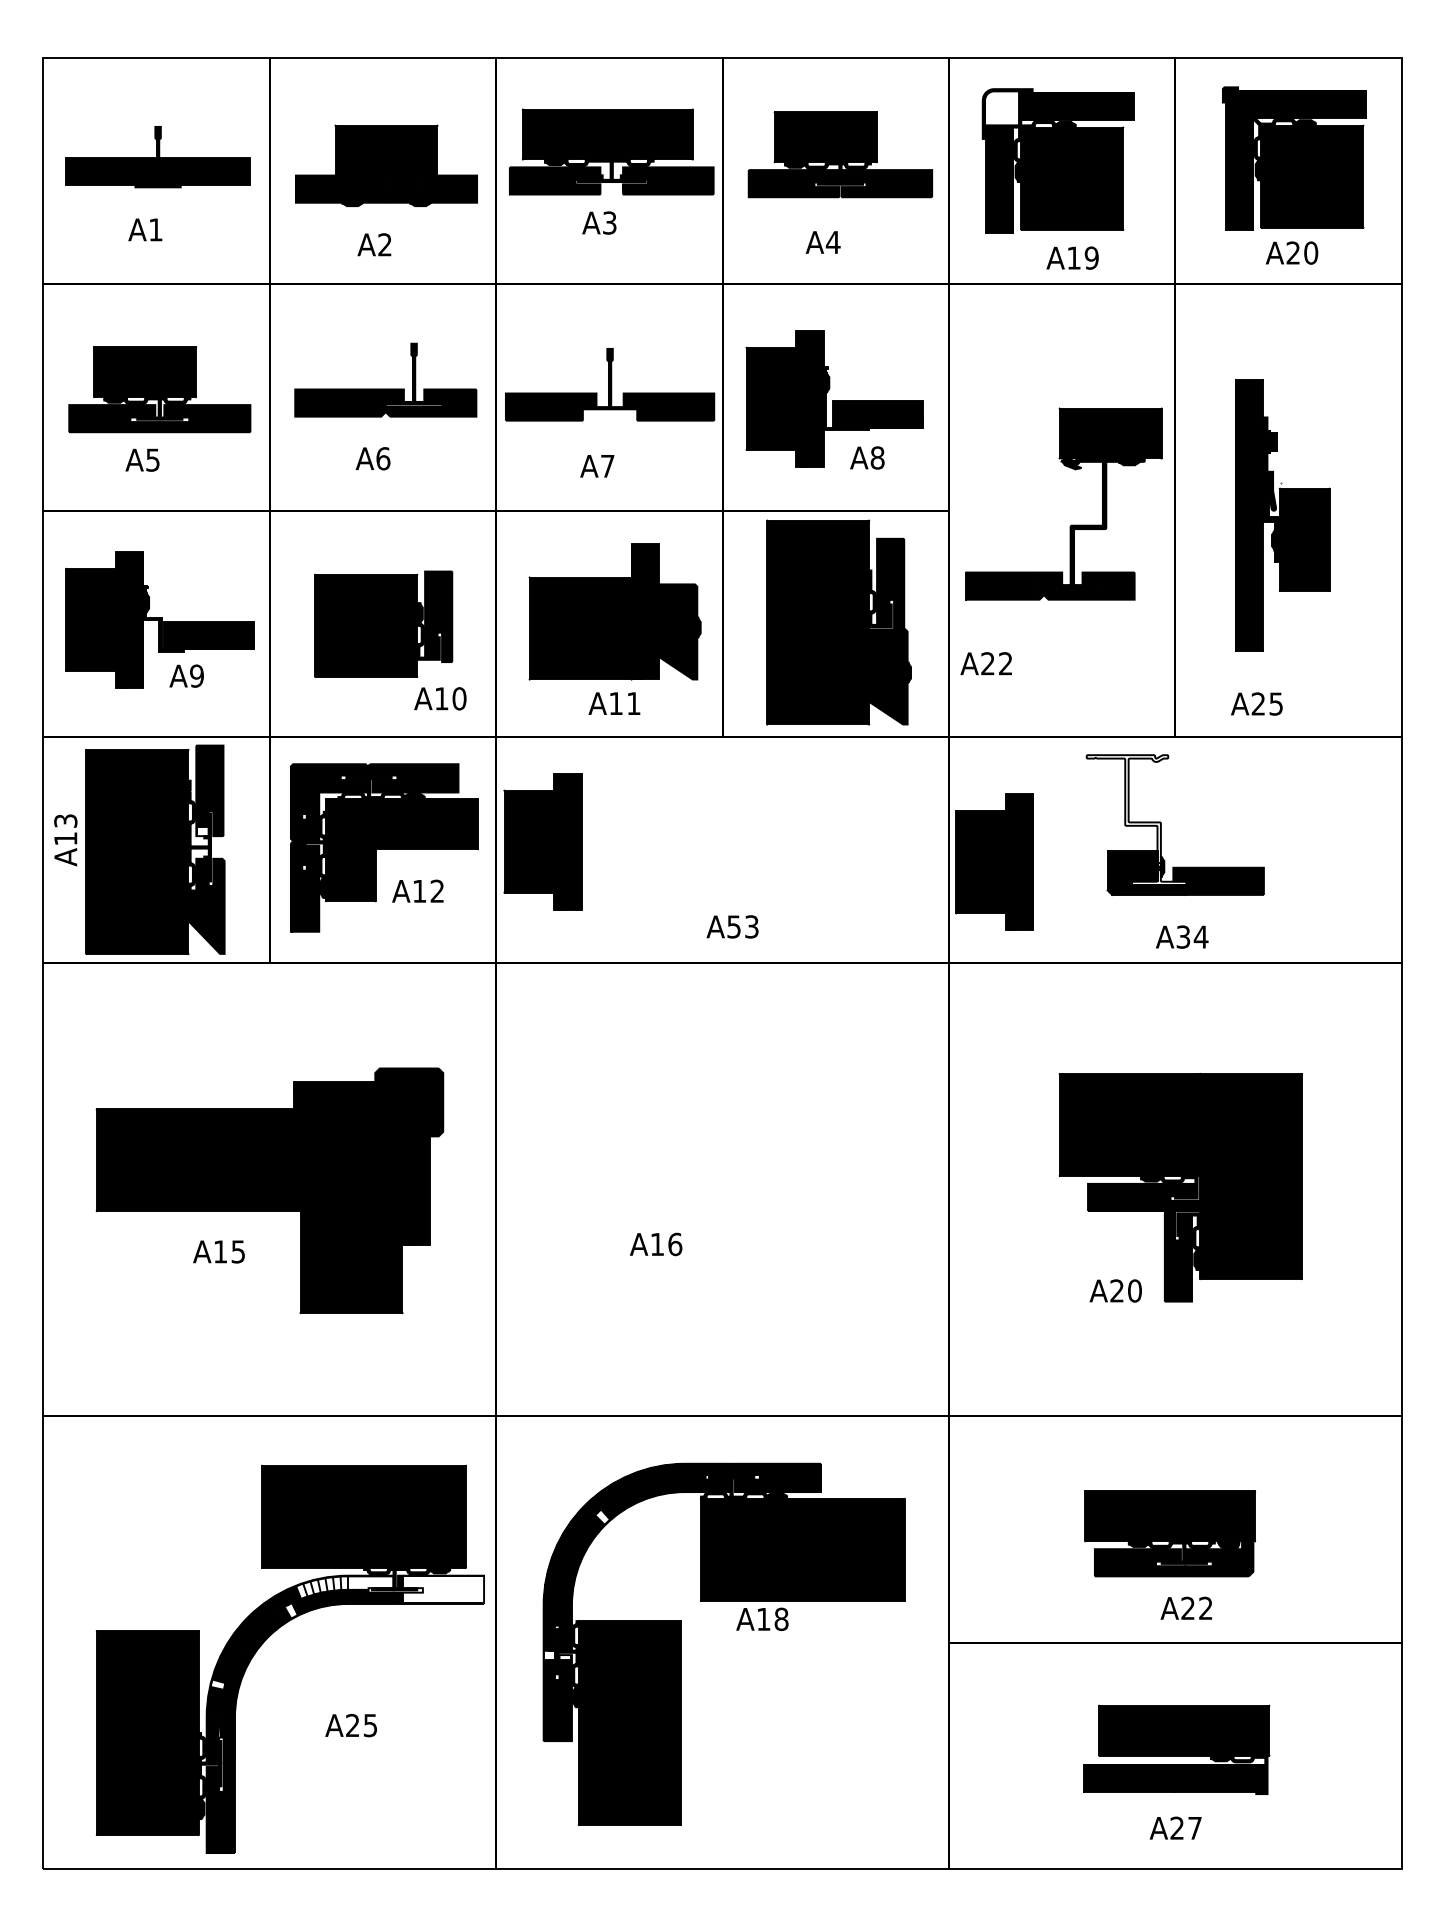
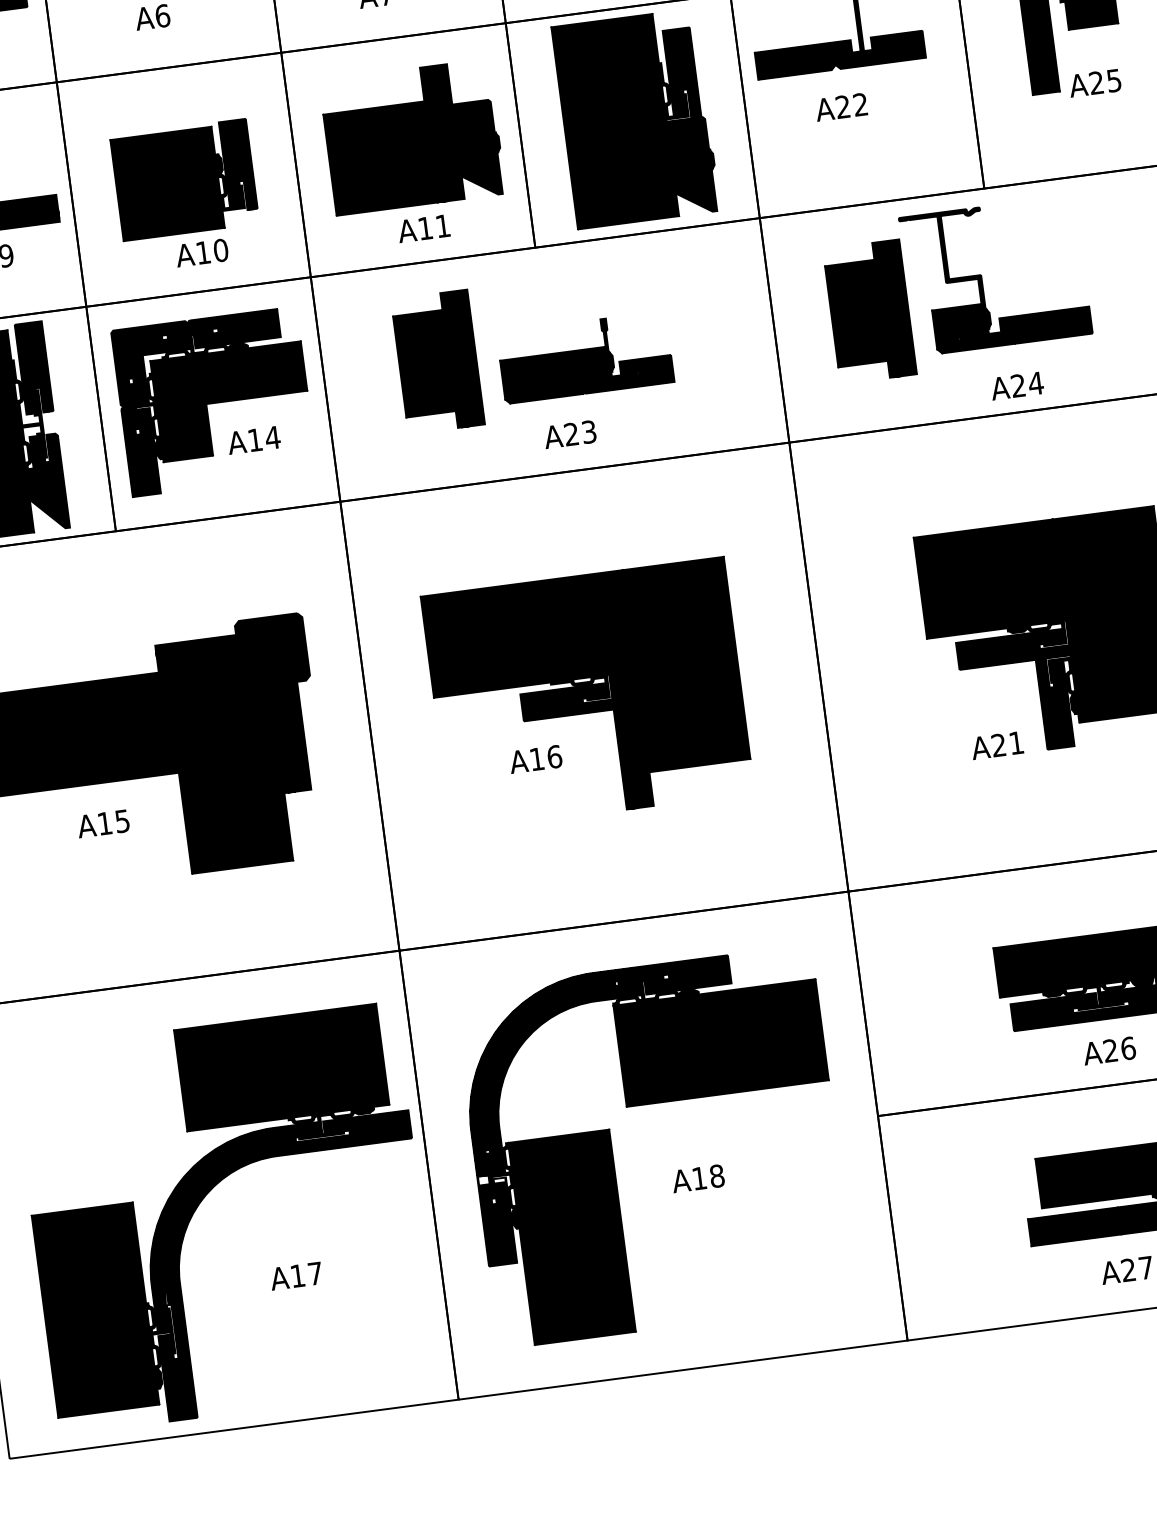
text: (985, 663) -> (840, 107), moved
text: (440, 698) -> (202, 252), moved
text: (1256, 703) -> (1094, 82), moved
fill: (1136, 820) -> (956, 276), added
fill: (202, 831) -> (32, 409), added
part: (542, 841) -> (437, 361), moved
part: (757, 852) -> (585, 357), added
part: (994, 861) -> (869, 311), moved
text: (437, 890) -> (272, 437), A12 -> A14
text: (733, 926) -> (570, 434), A53 -> A23
text: (1183, 936) -> (1018, 385), A34 -> A24
part: (715, 1186) -> (587, 694), added
text: (1134, 1290) -> (1016, 742), A20 -> A21
fill: (602, 1516) -> (518, 1036), added
fill: (344, 1587) -> (271, 1140), added
fill: (443, 1589) -> (369, 1129), added
text: (1206, 1608) -> (1128, 1048), A22 -> A26
fill: (290, 1610) -> (221, 1170), added
text: (762, 1618) -> (698, 1177), moved
fill: (217, 1684) -> (158, 1252), added
text: (361, 1725) -> (306, 1274), A25 -> A17

